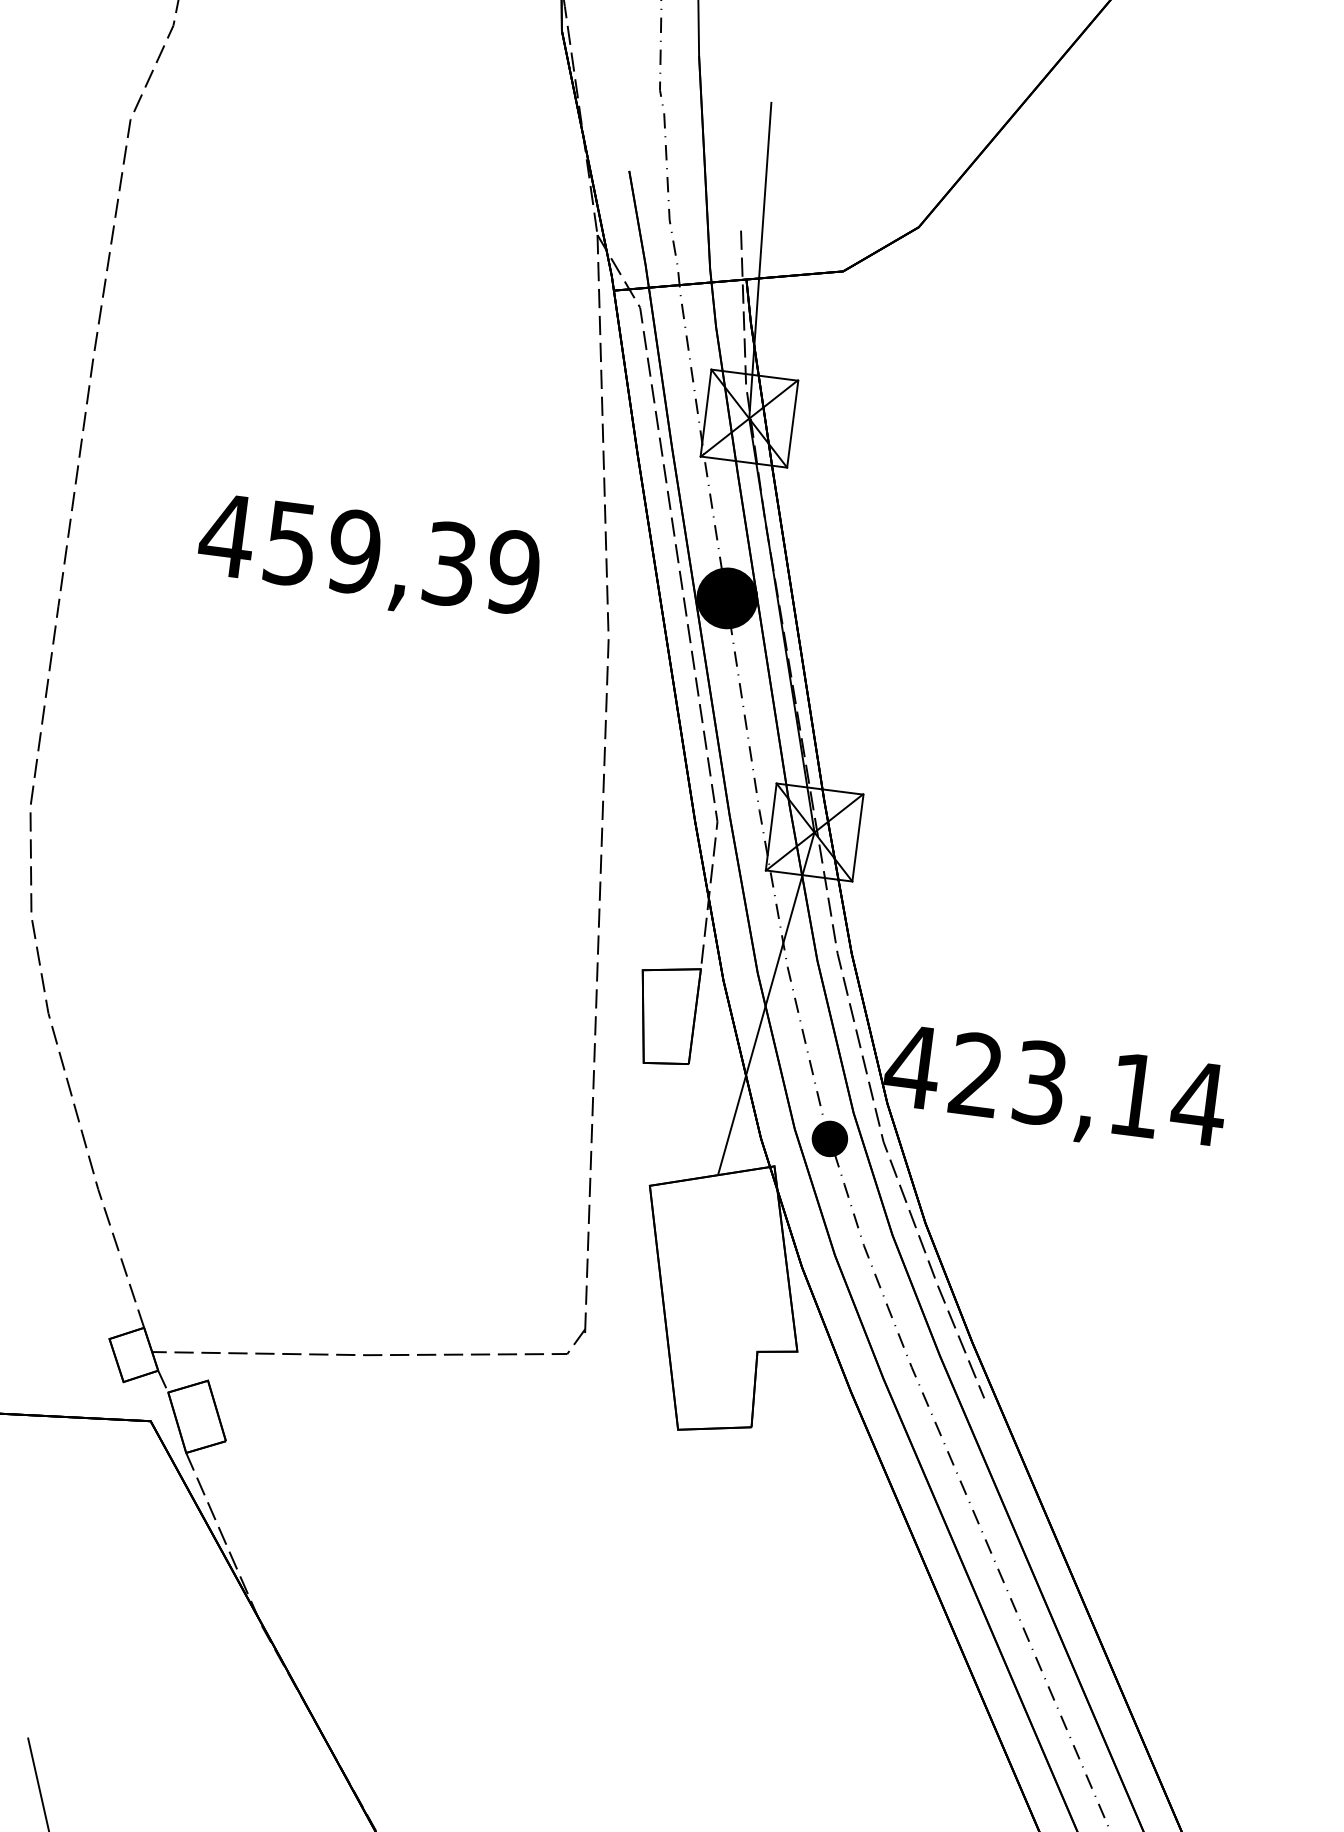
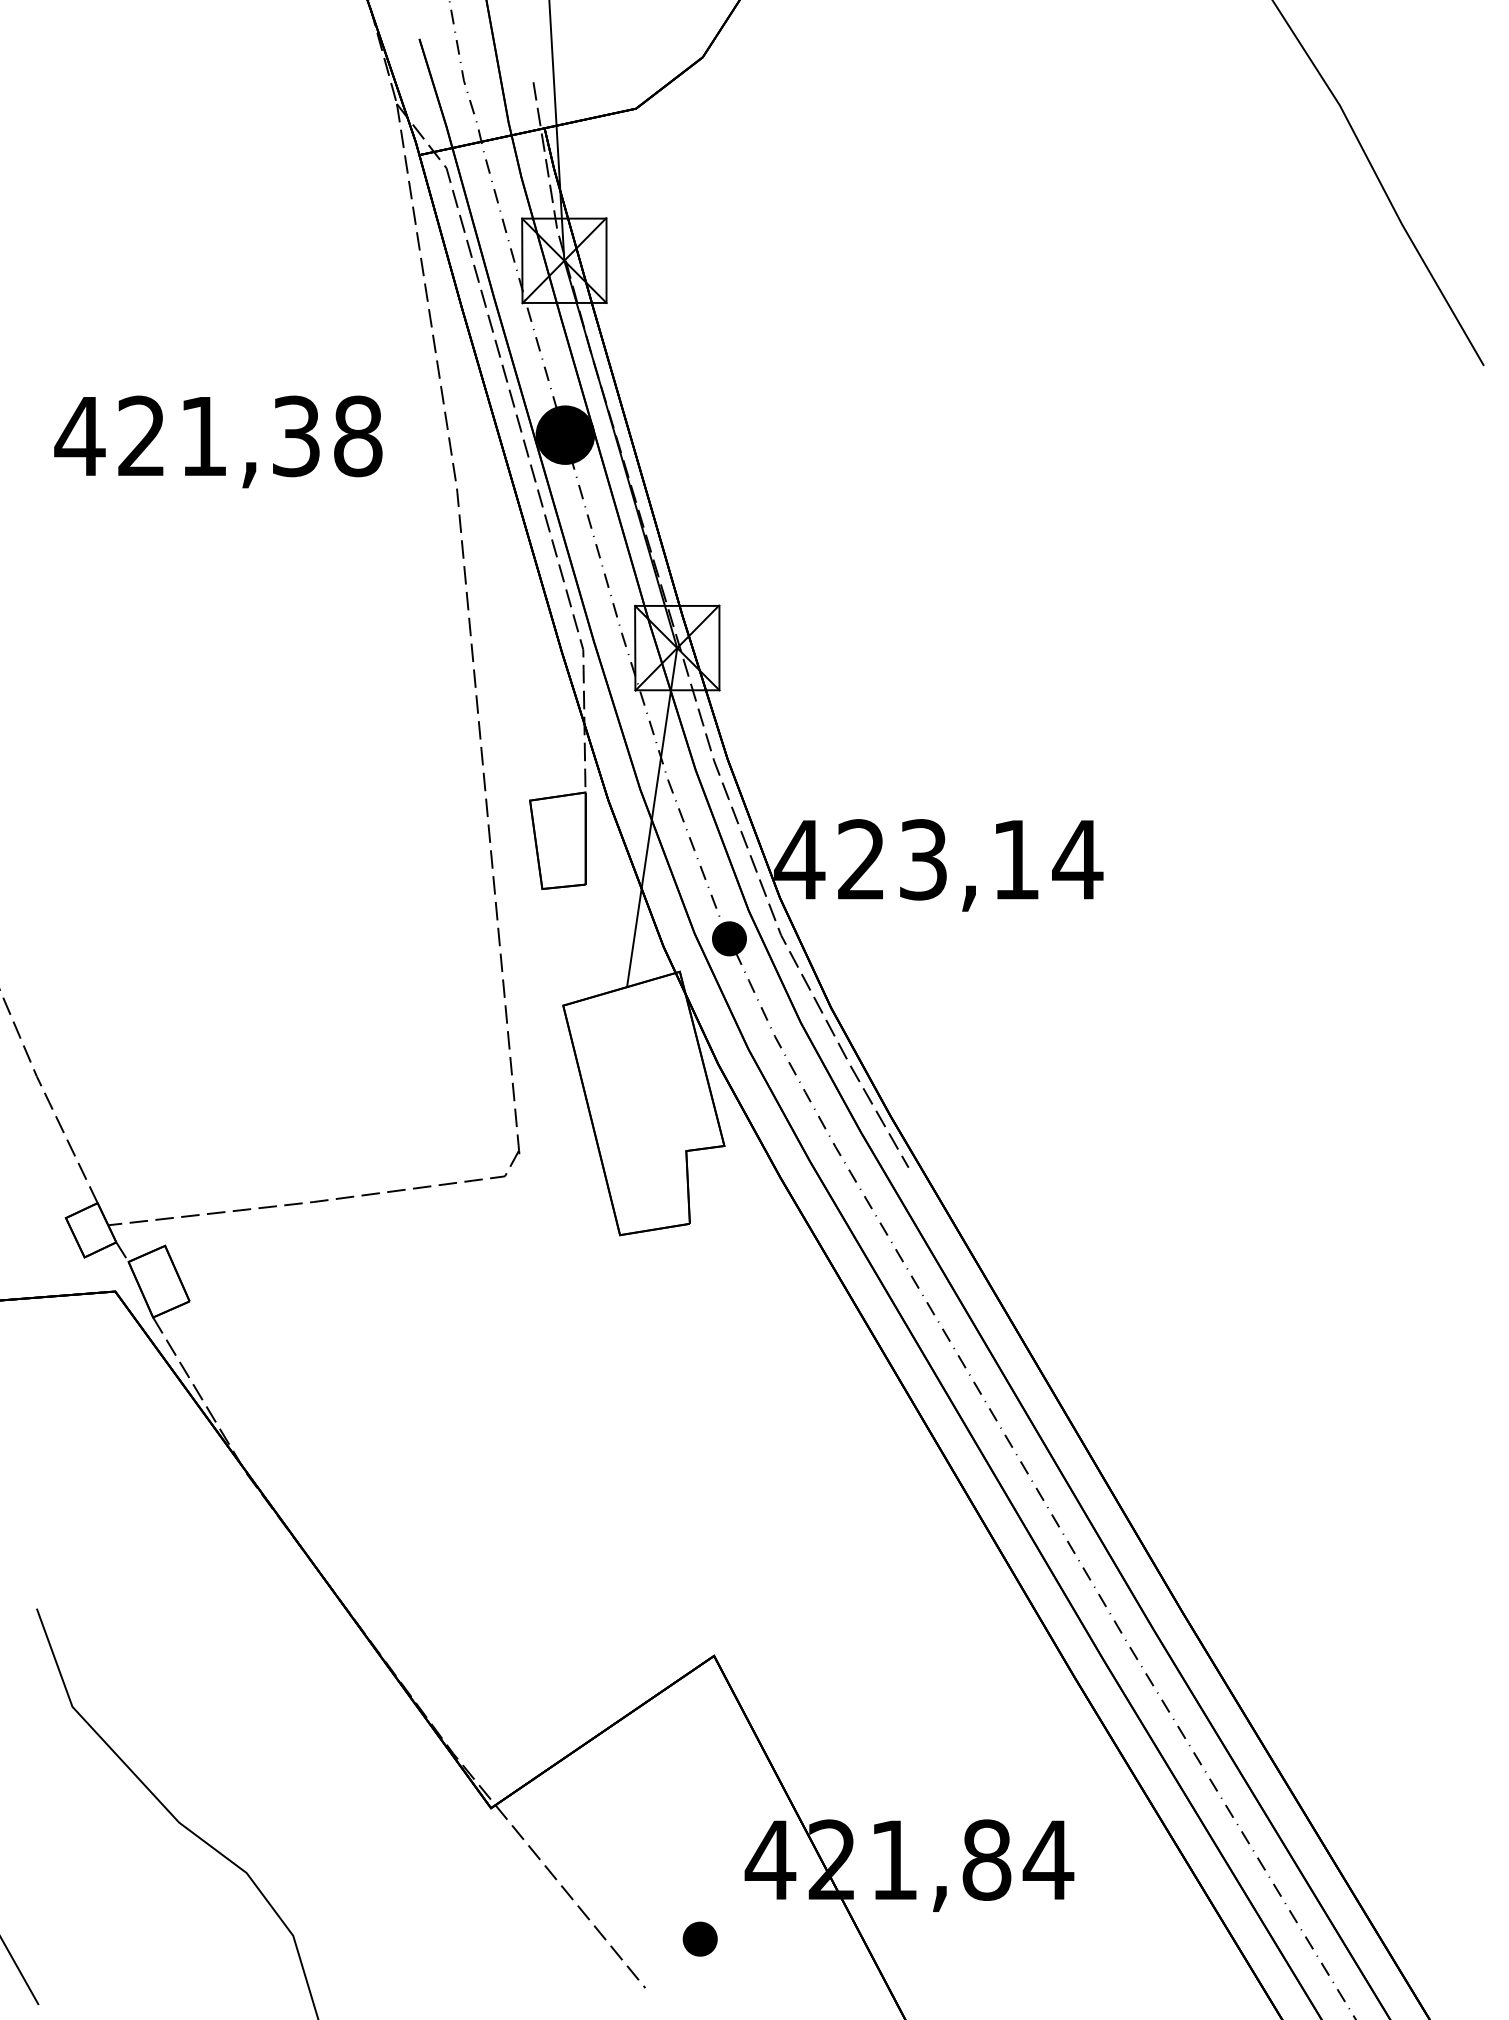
text: (402, 558) -> (250, 436), 459,39 -> 421,38

